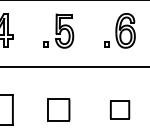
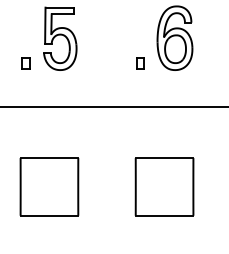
part: (58, 109) -> (48, 186), size x1.43
part: (119, 109) -> (163, 186), size x1.67

